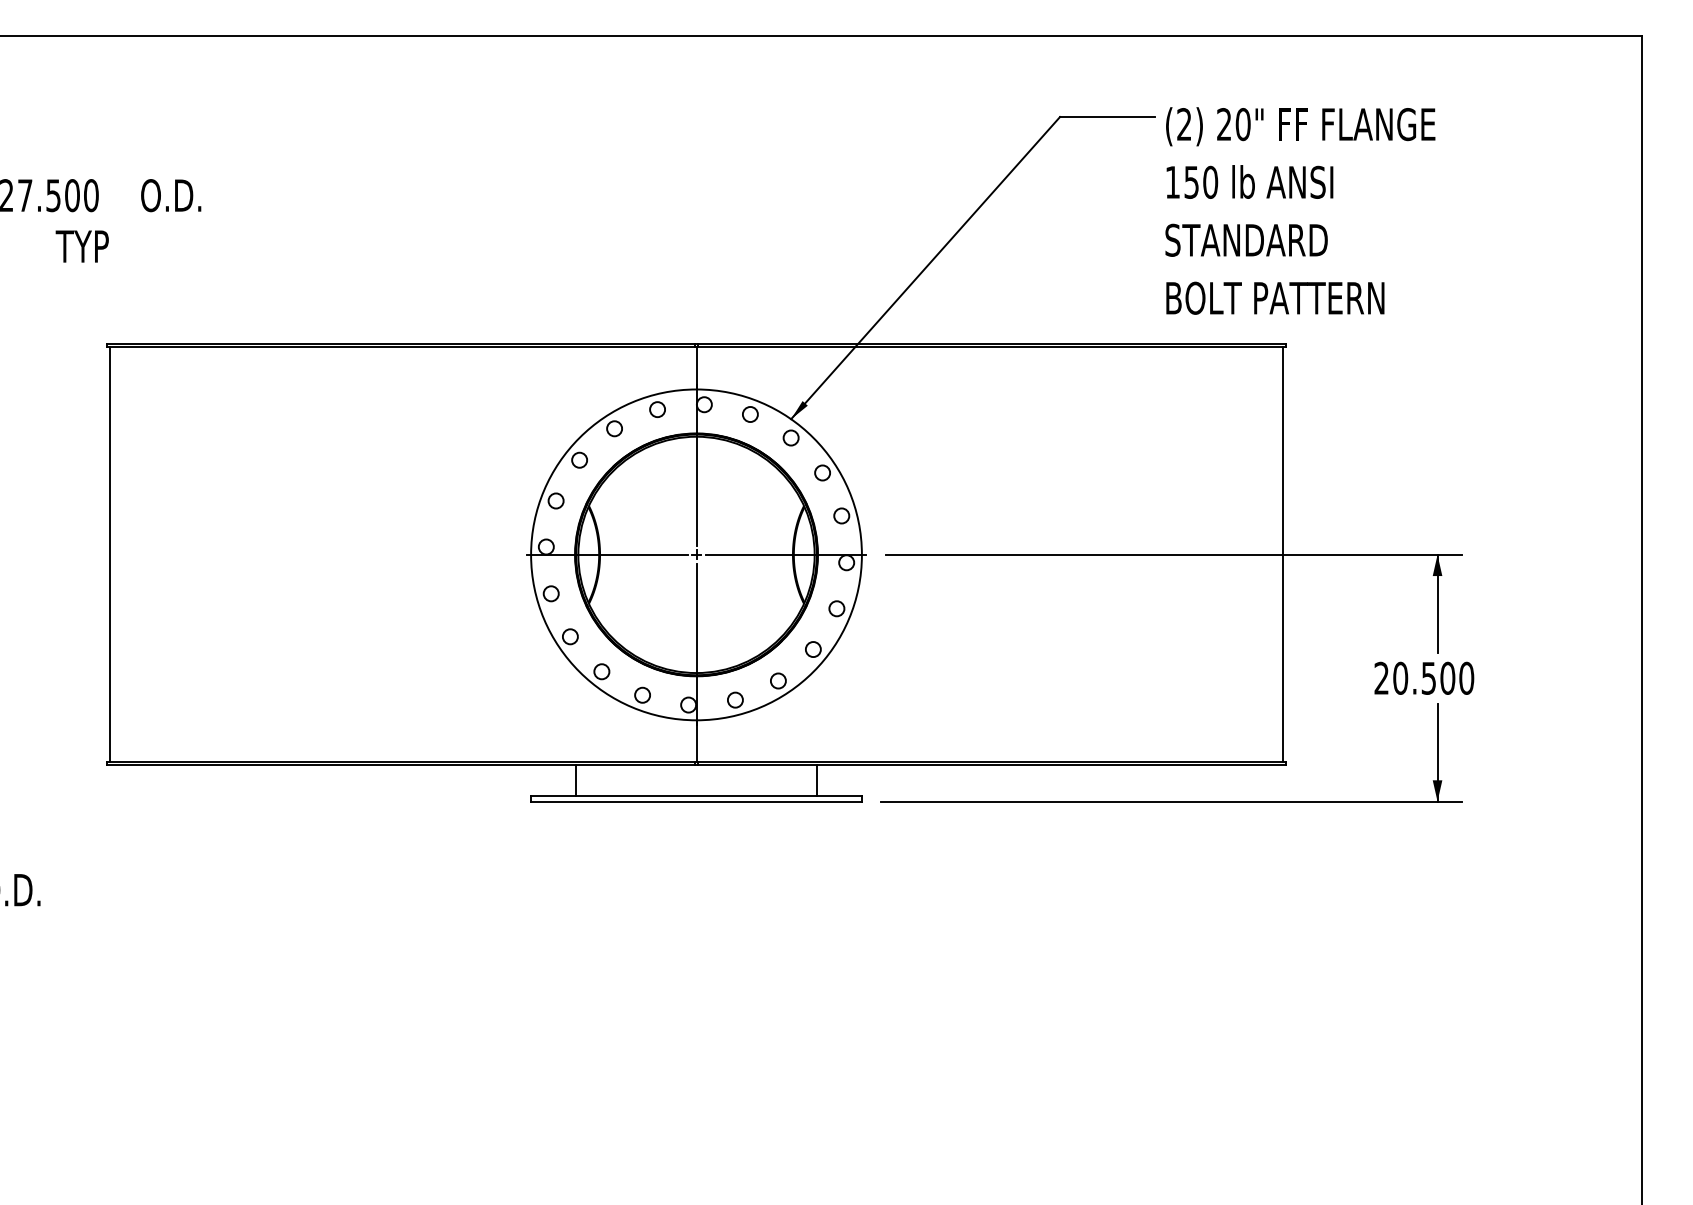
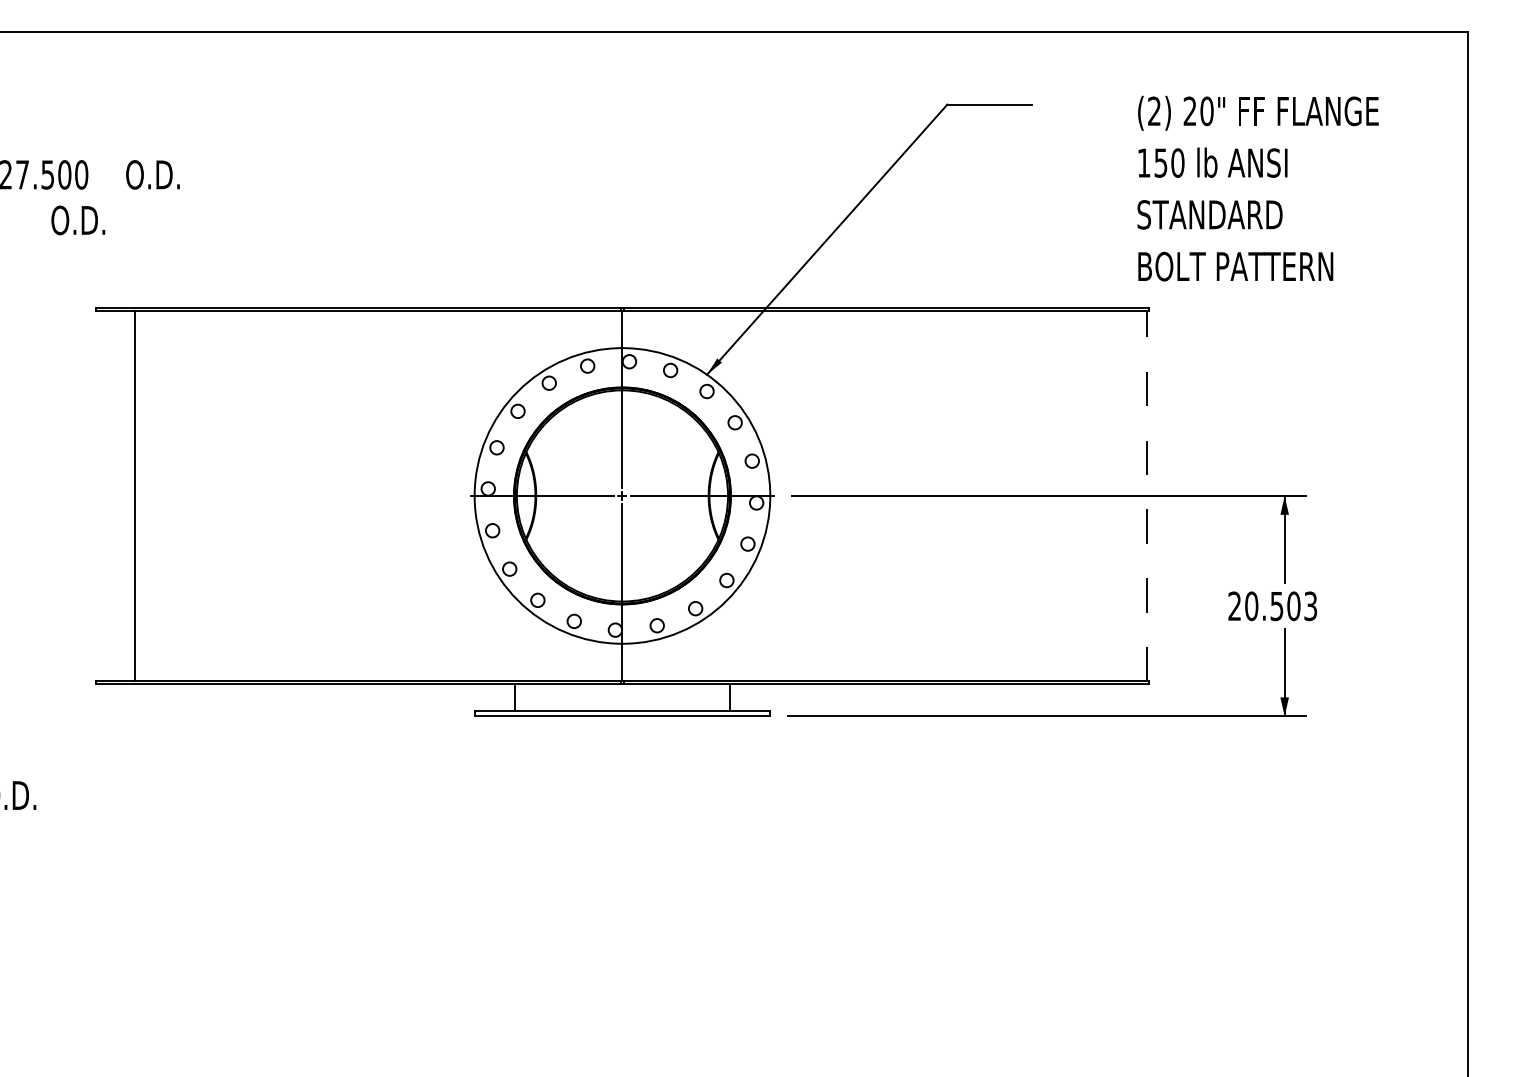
text: (1299, 210) -> (1257, 188), moved
text: (86, 246) -> (77, 220), TYP -> O.D.
line: (110, 554) -> (135, 495), moved
line: (1282, 554) -> (1146, 495), solid -> dashed
text: (1466, 678) -> (1310, 606), 20.500 -> 20.503

